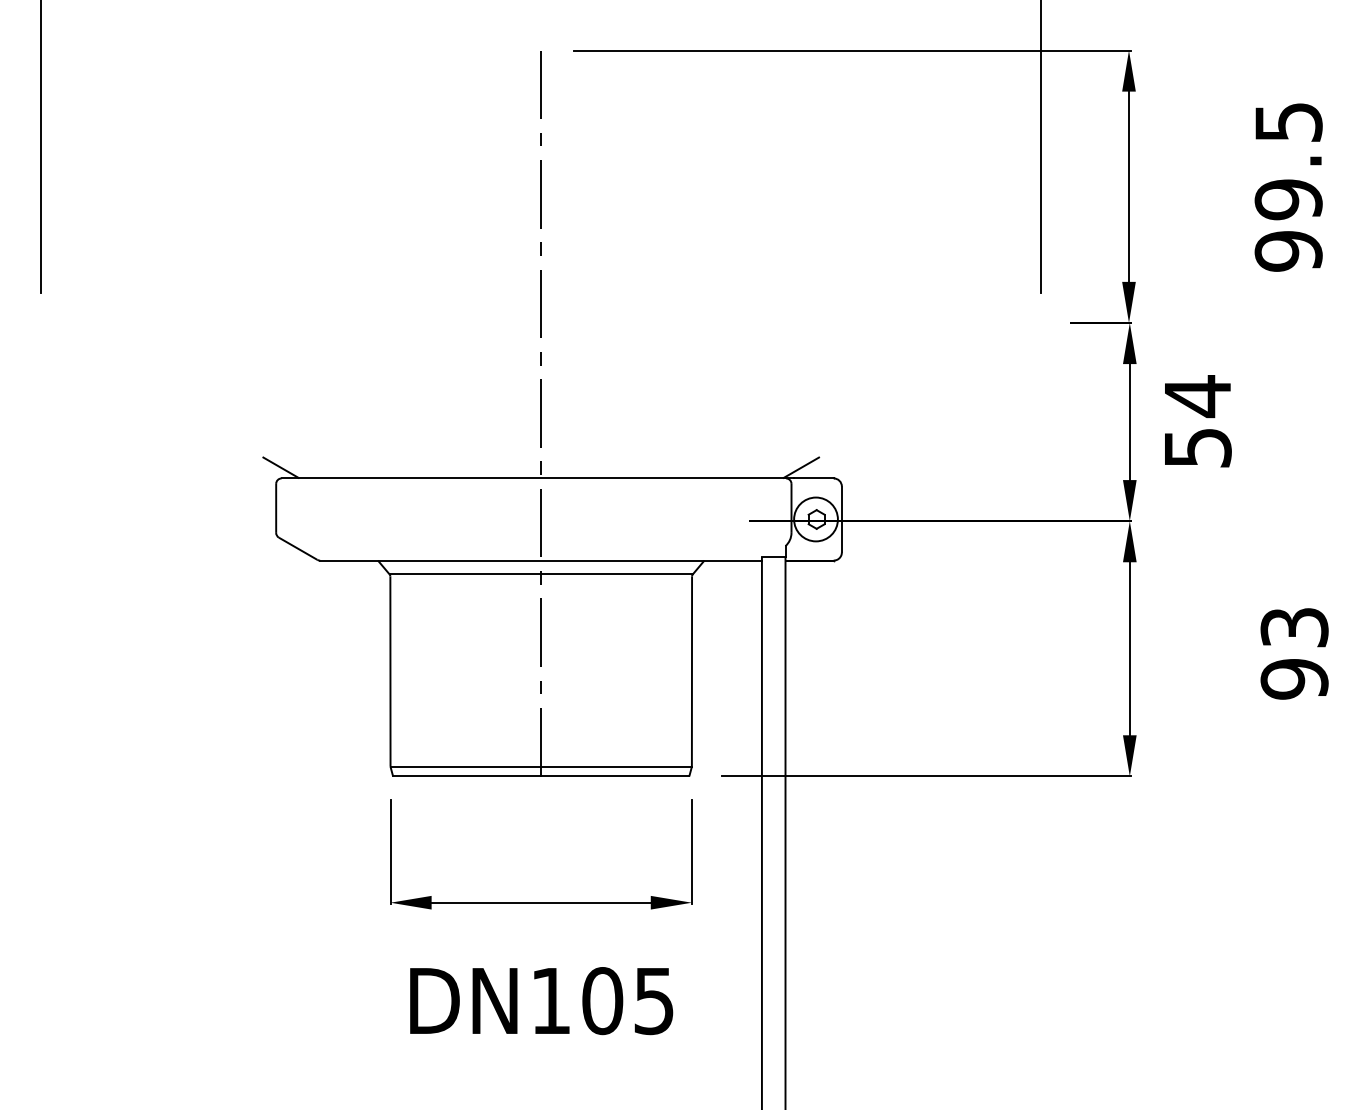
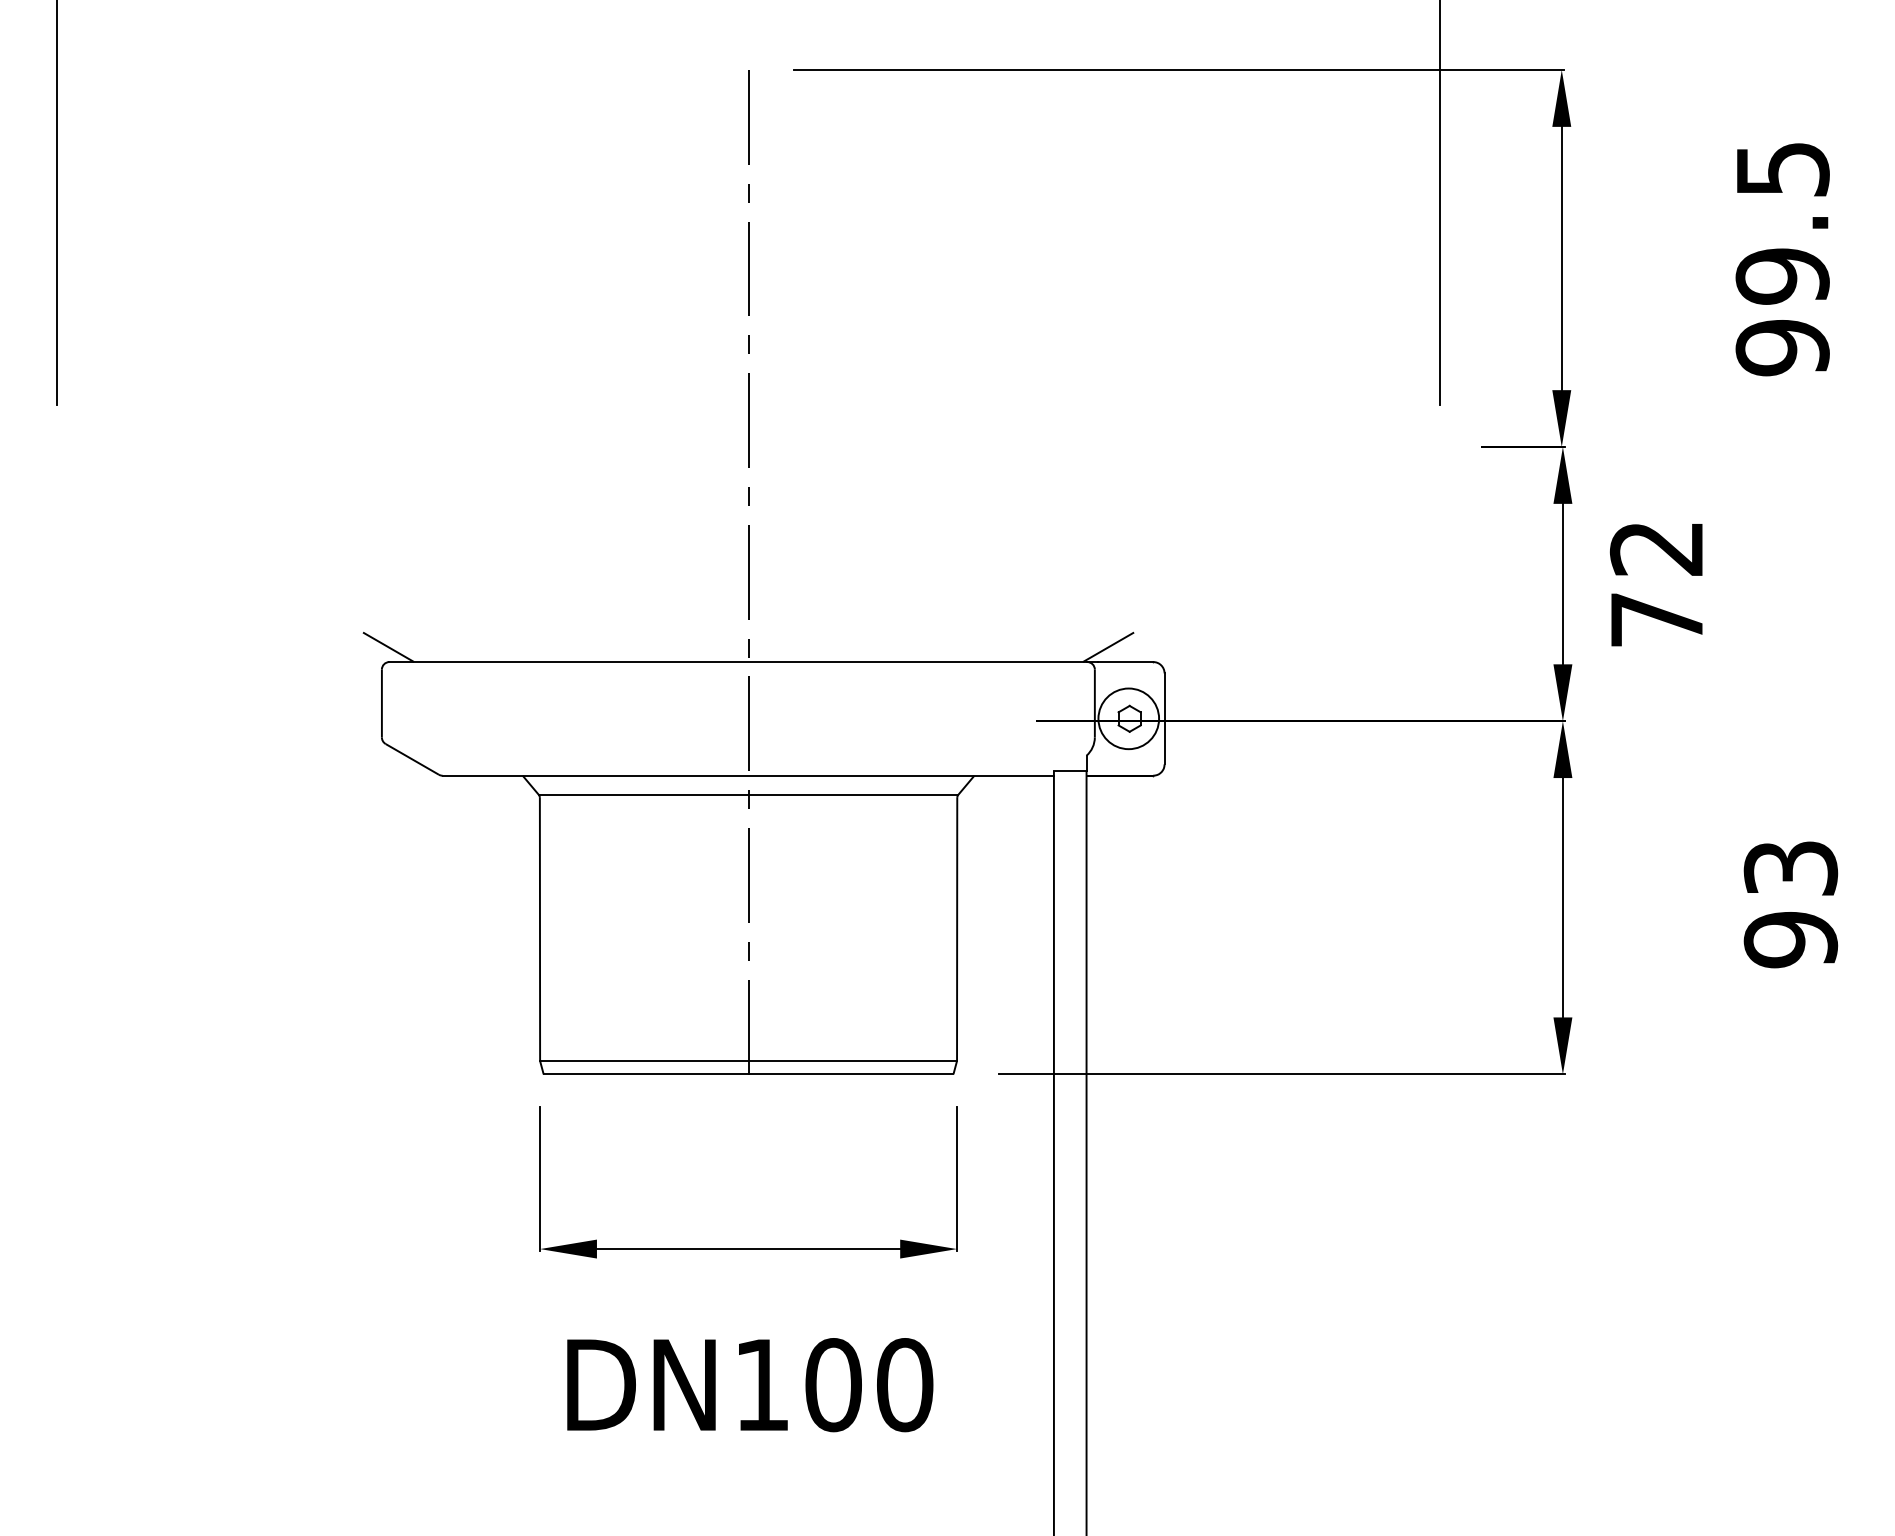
text: (1197, 420) -> (1656, 582), 54 -> 72
text: (654, 1001) -> (905, 1385), DN105 -> DN100

